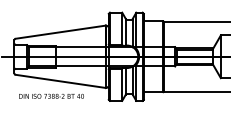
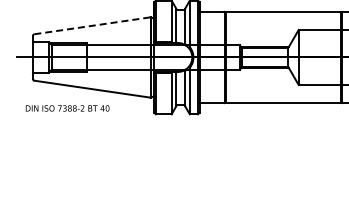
line: (60, 31) -> (92, 25), solid -> dashed
text: (51, 96) -> (67, 108), moved

